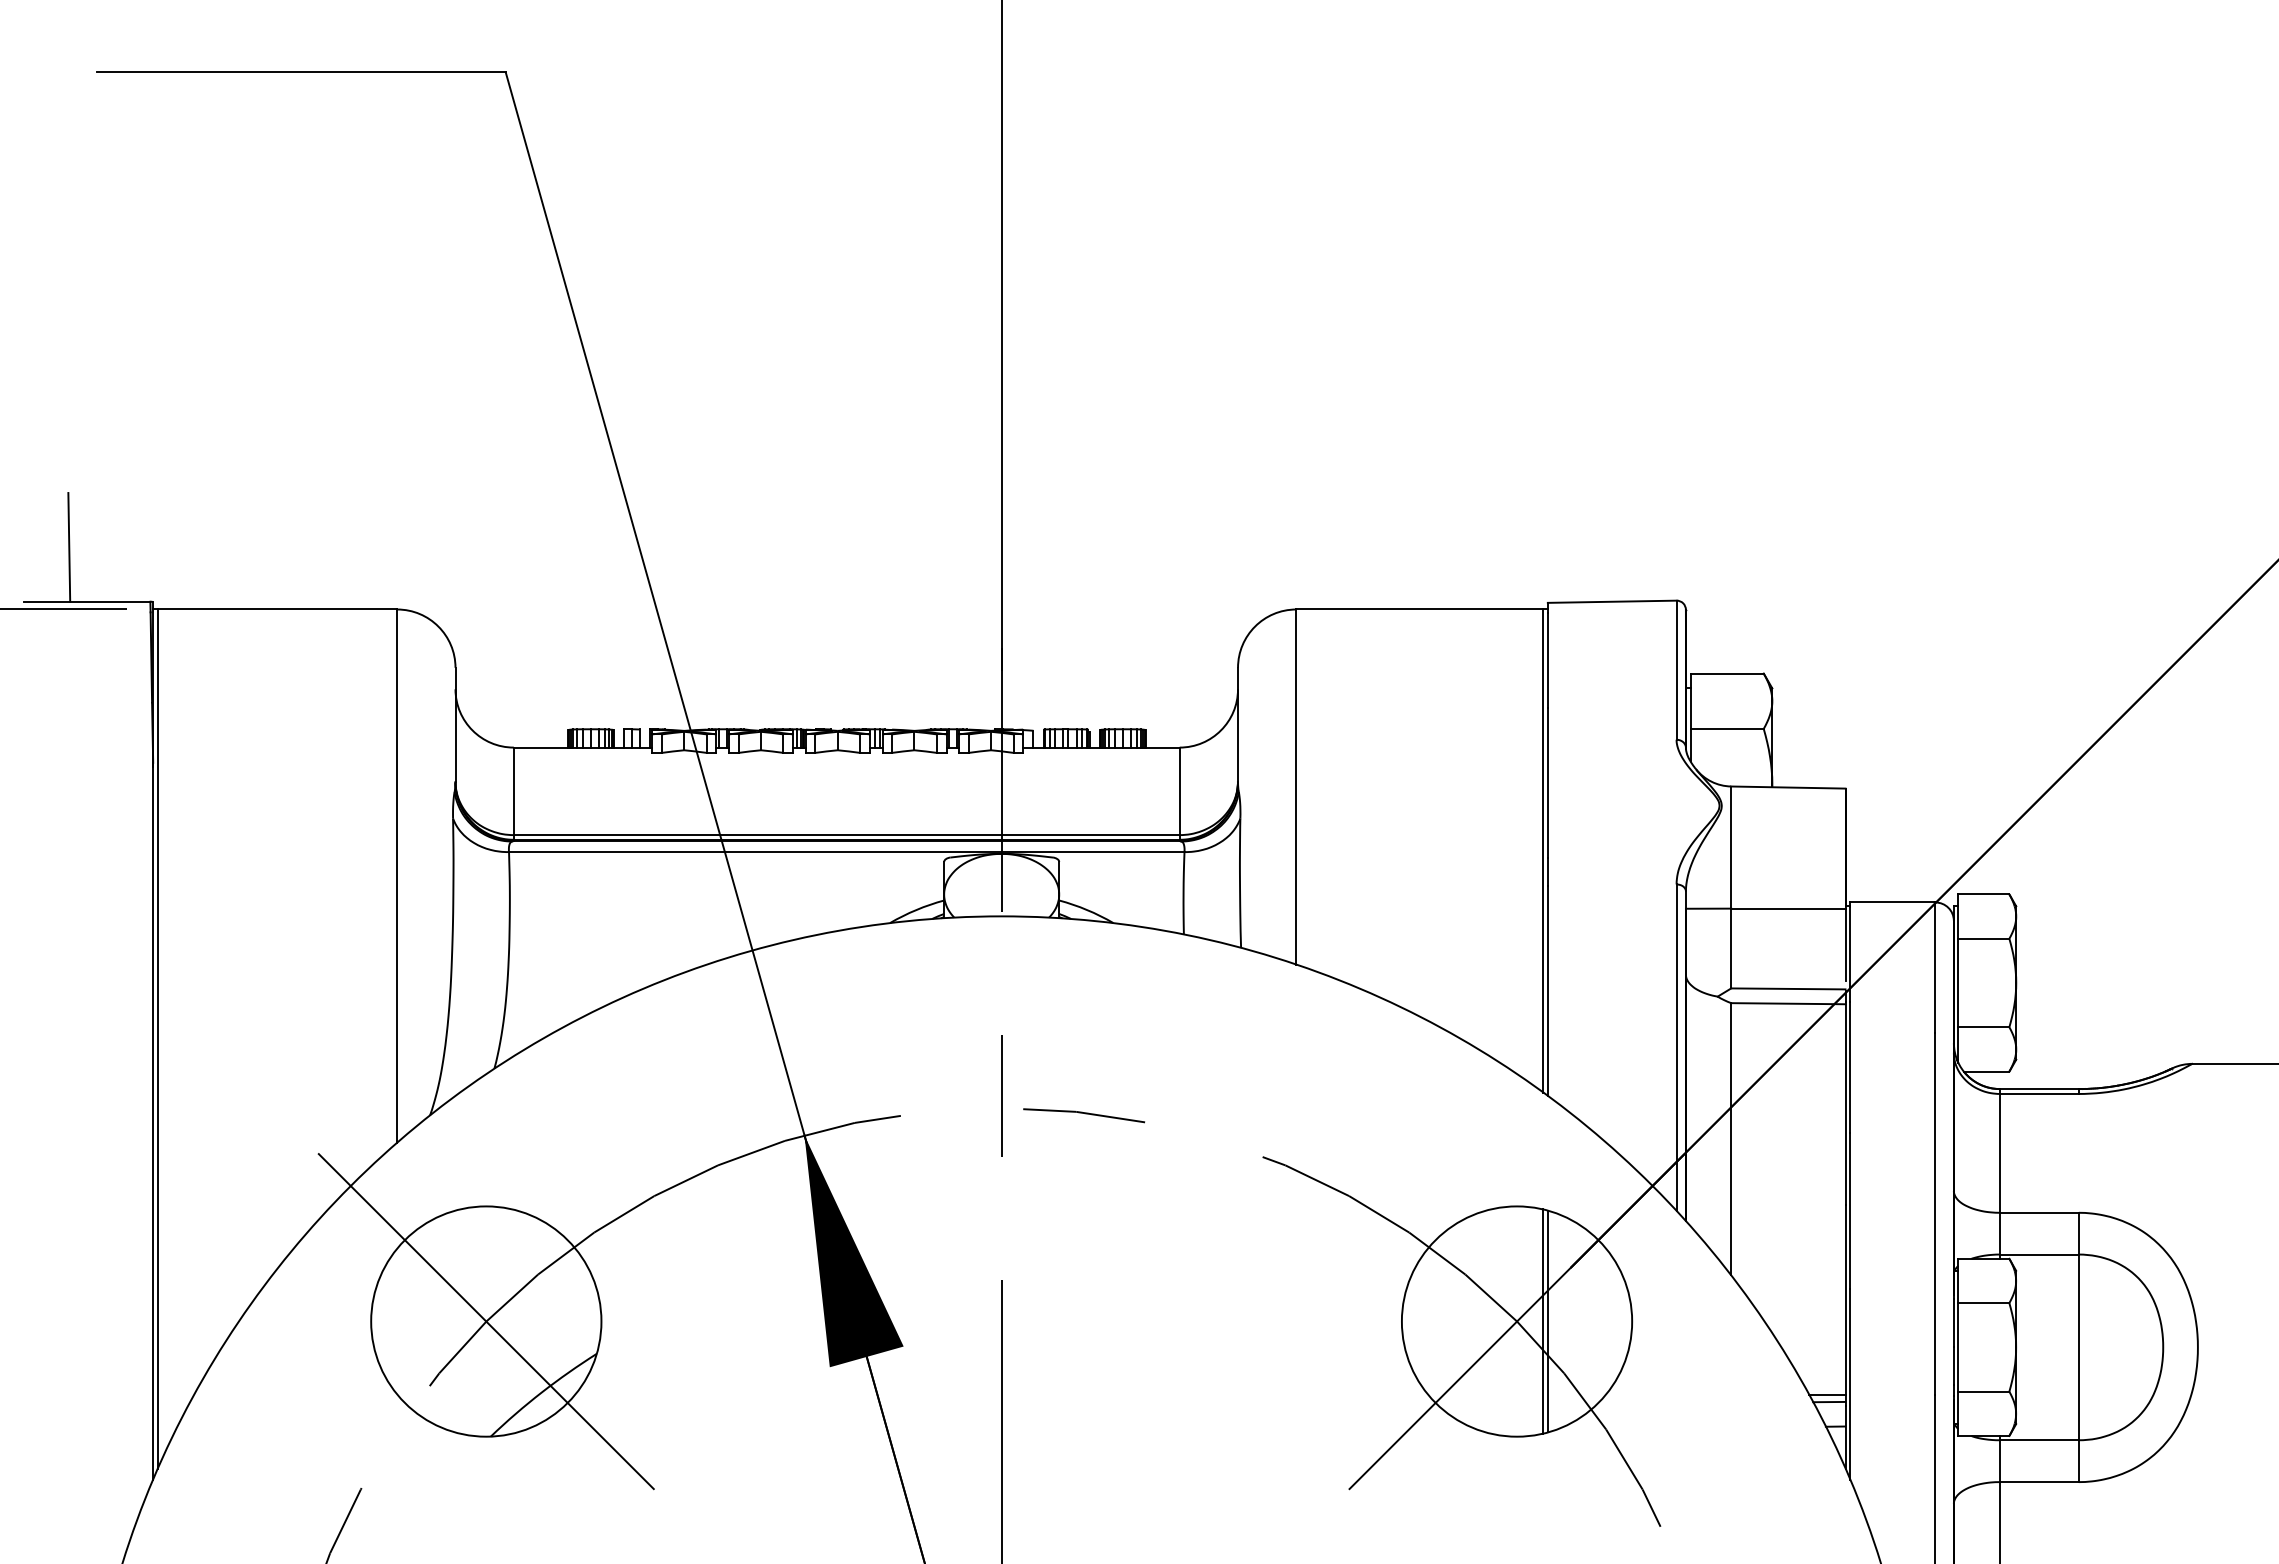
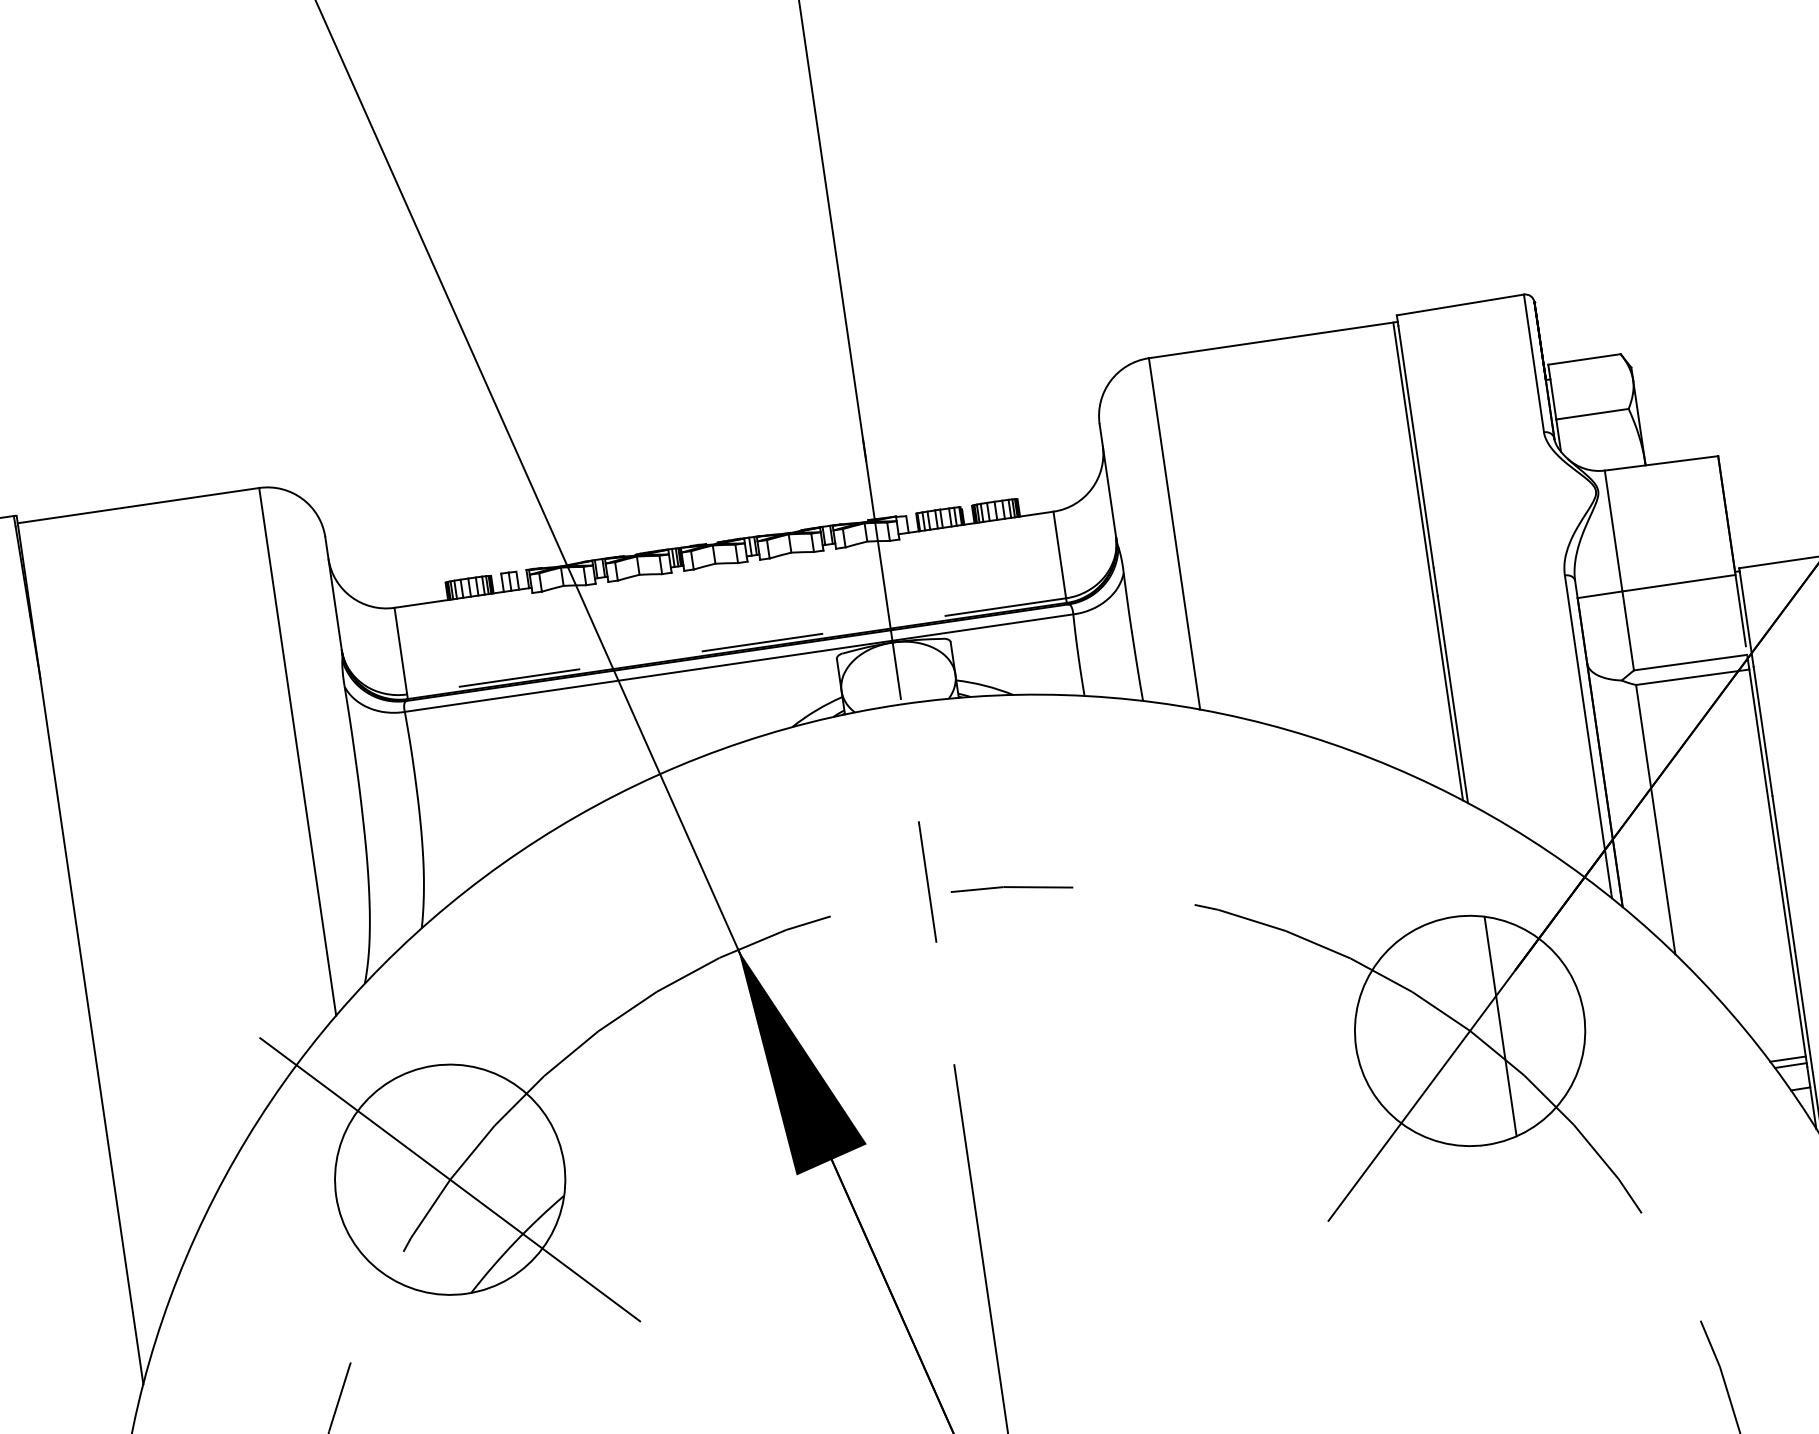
line: (846, 835) -> (736, 646), solid -> dashed
line: (157, 1039) -> (84, 948), removed
line: (1543, 1321) -> (1496, 1027), removed

